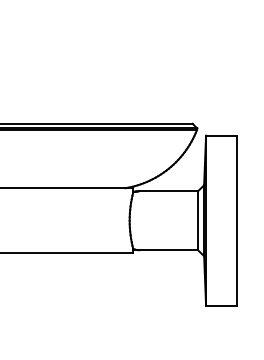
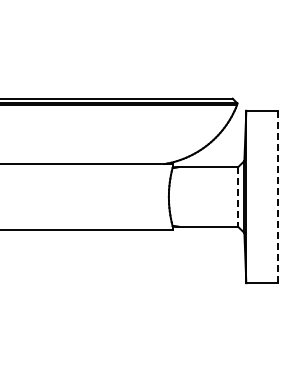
line: (236, 220) -> (277, 196), solid -> dashed
line: (198, 221) -> (238, 197), solid -> dashed

